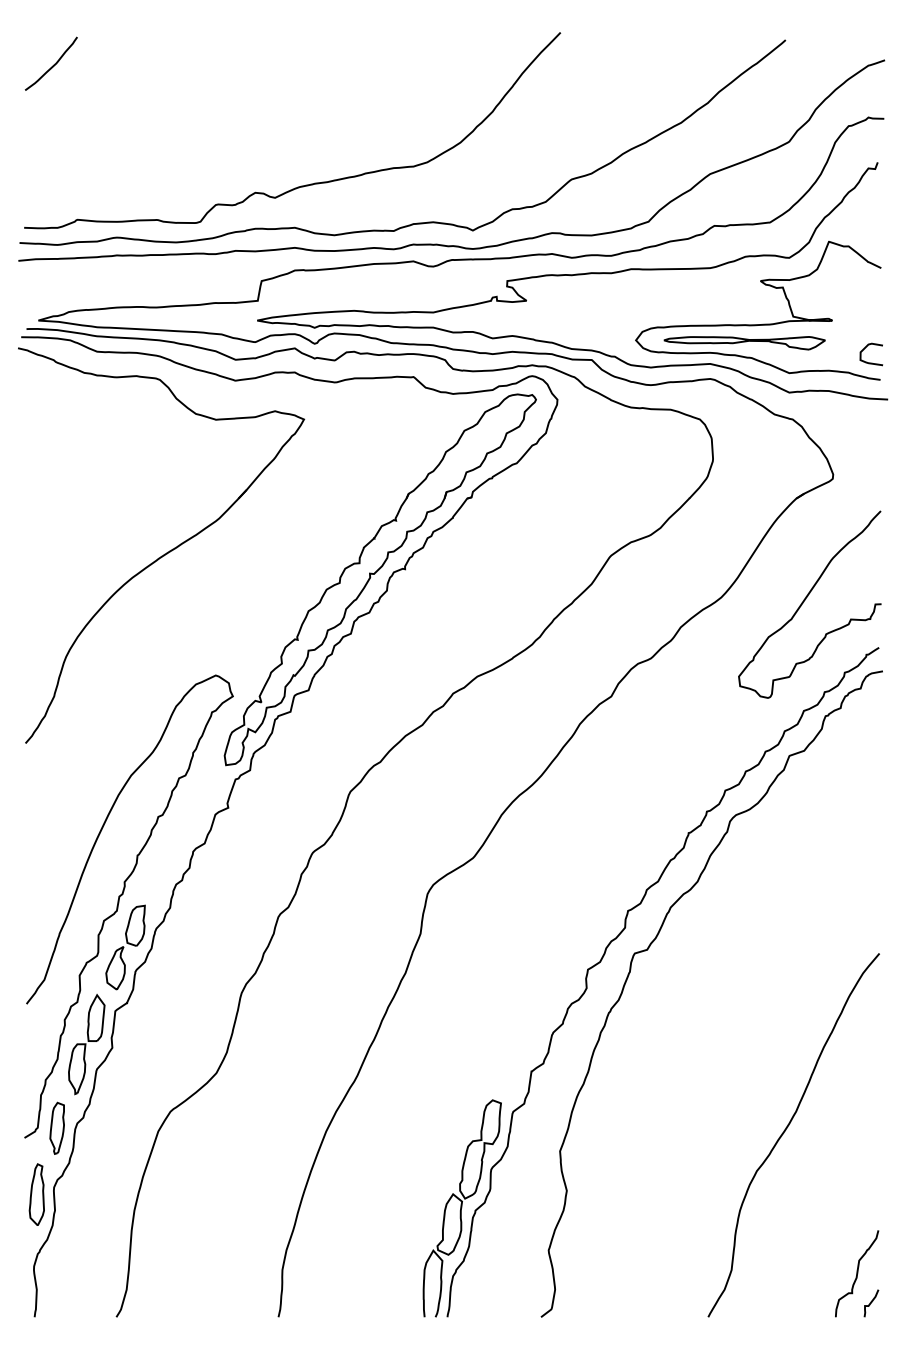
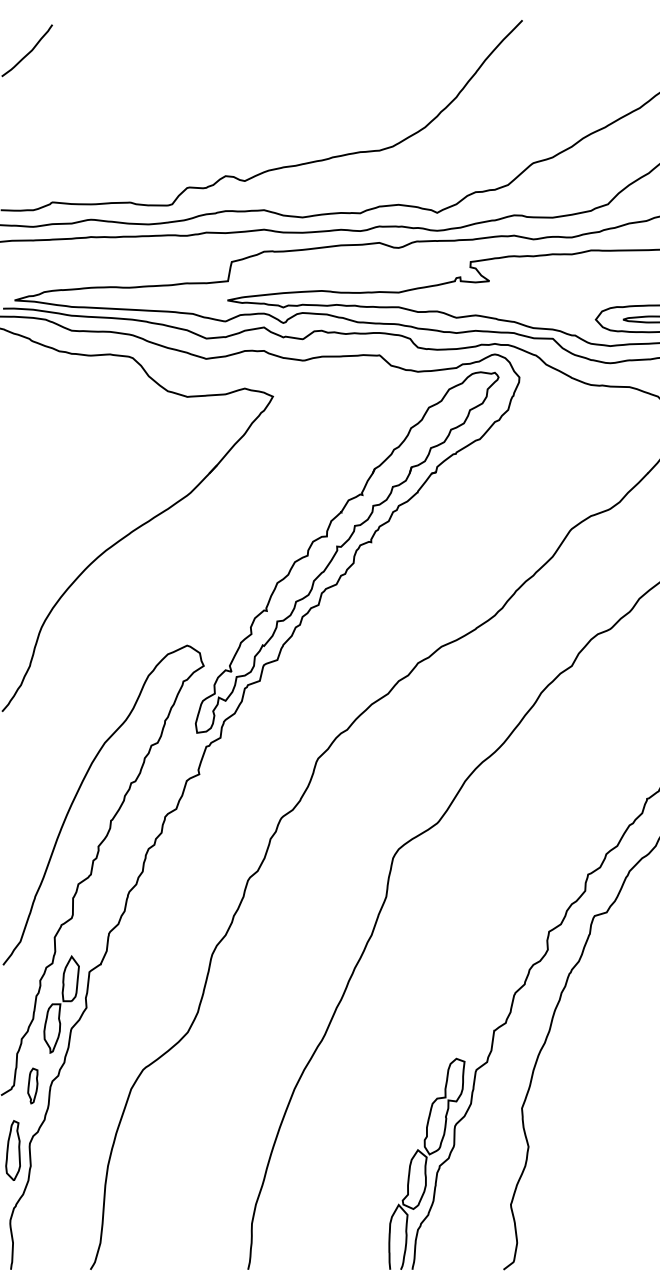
part: (125, 947) -> (99, 910), removed
part: (56, 1127) -> (32, 1085), size x0.7

